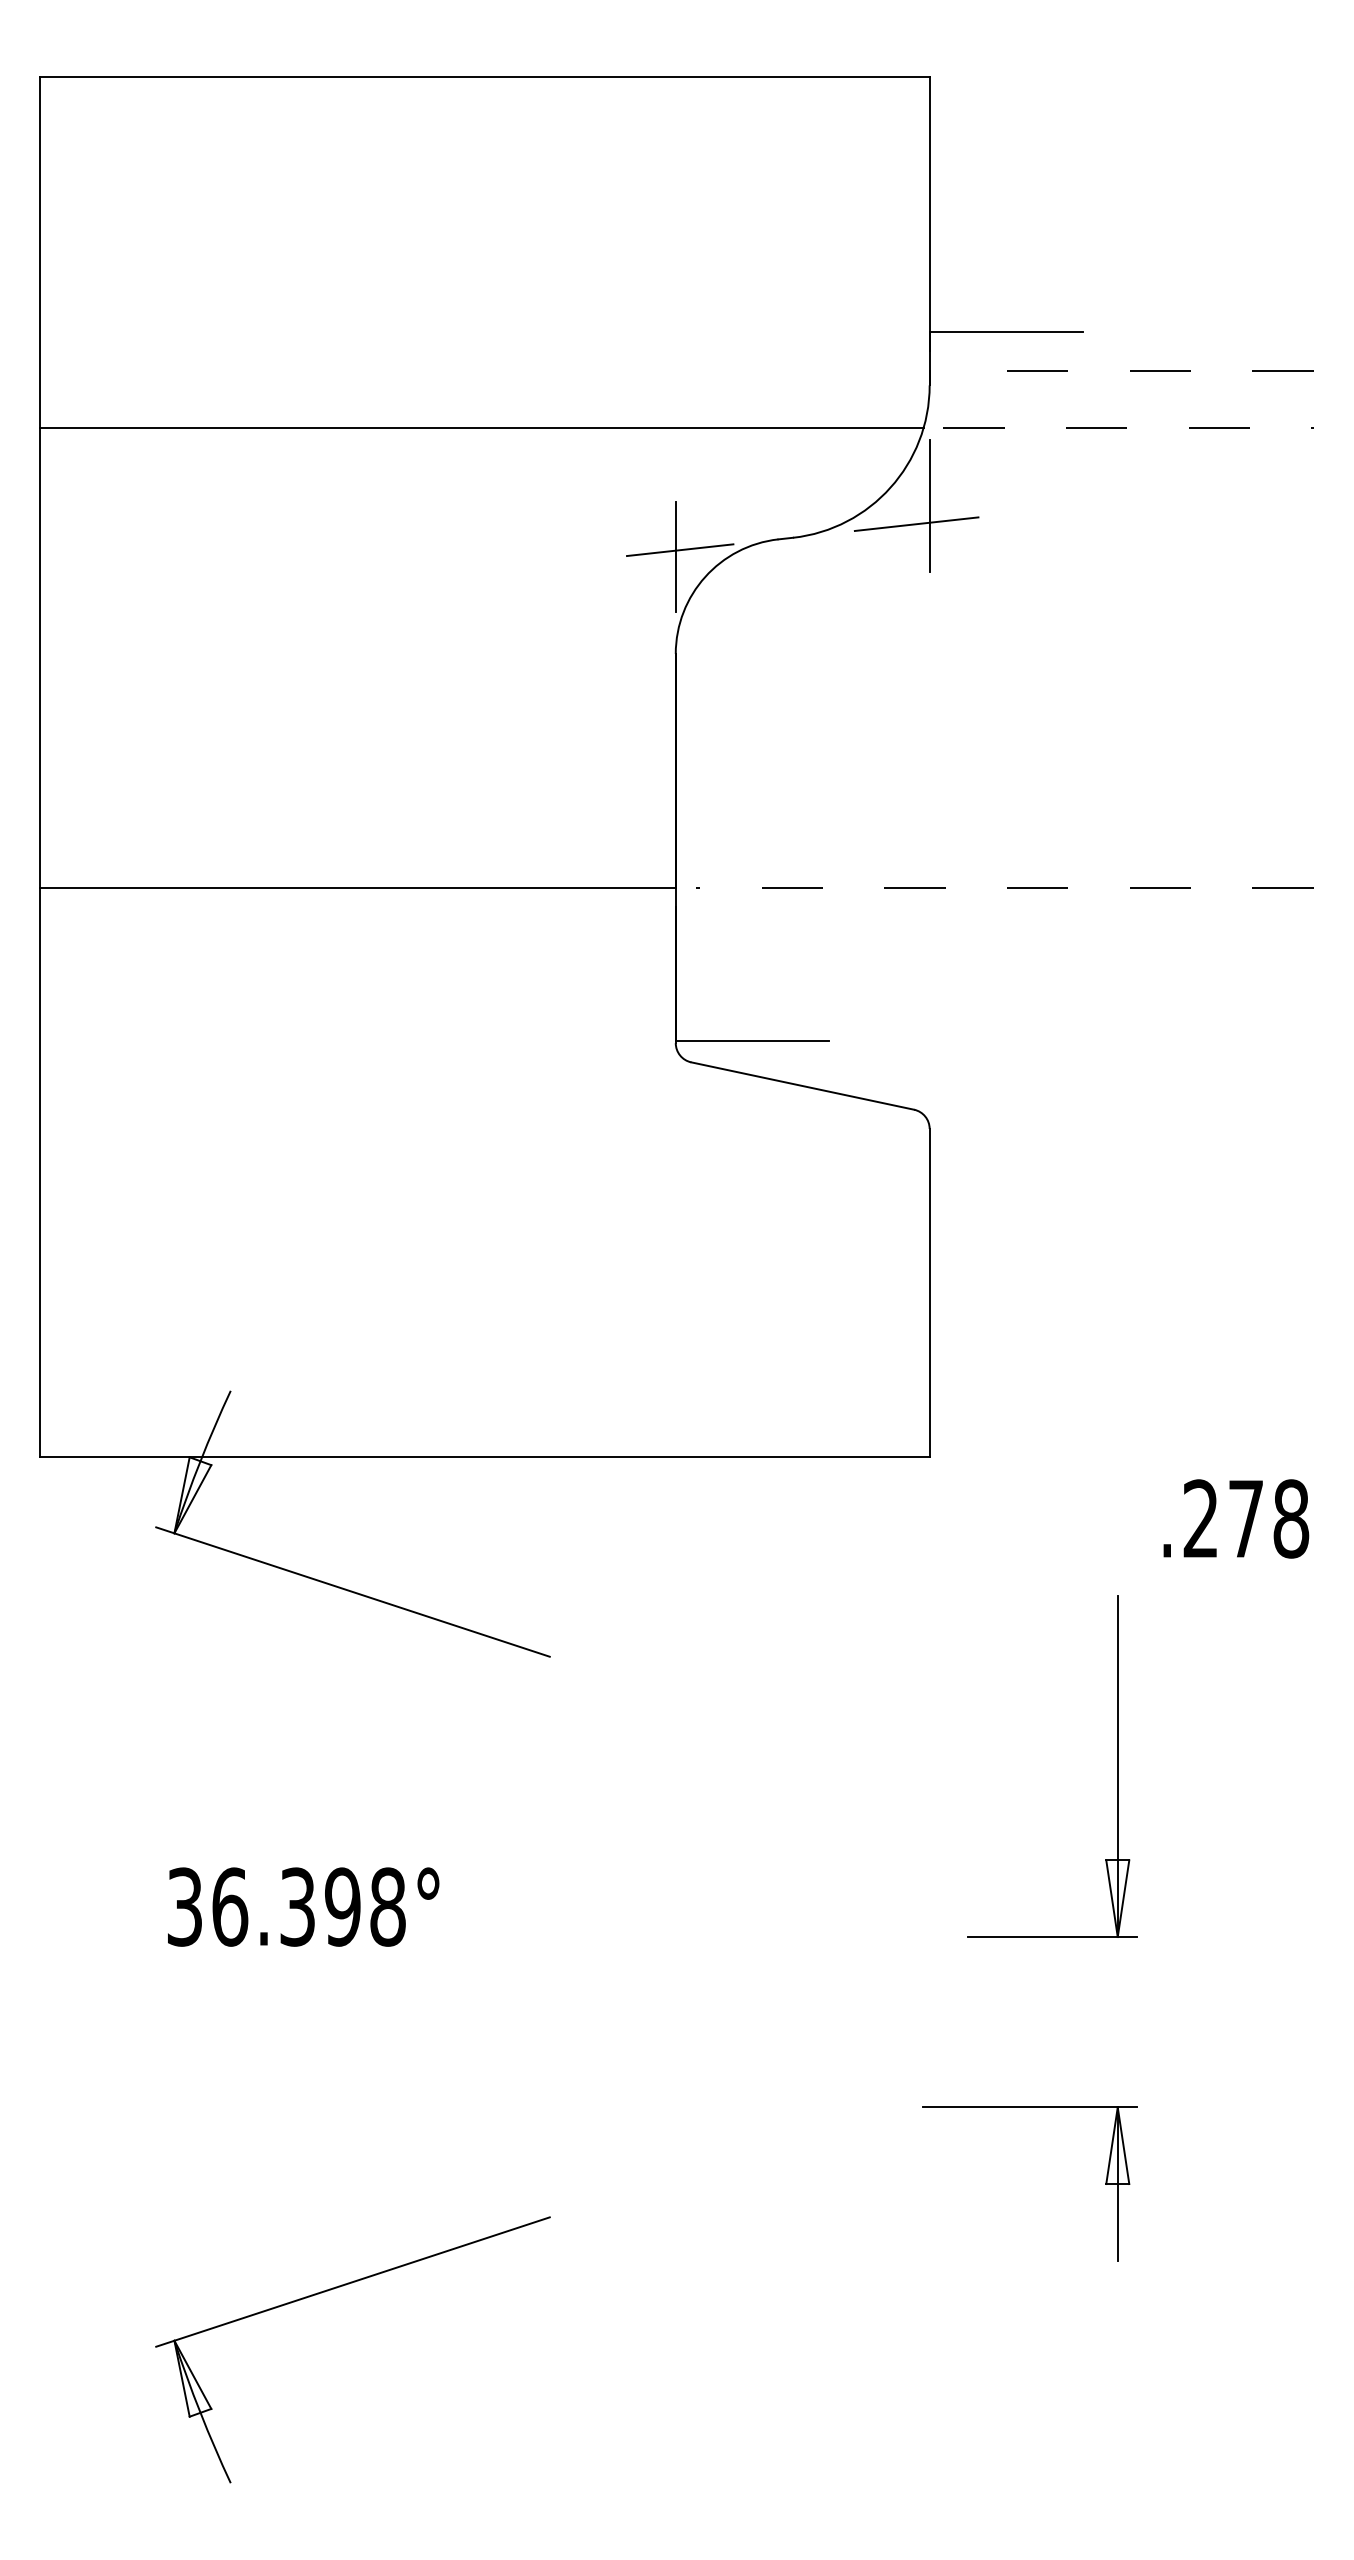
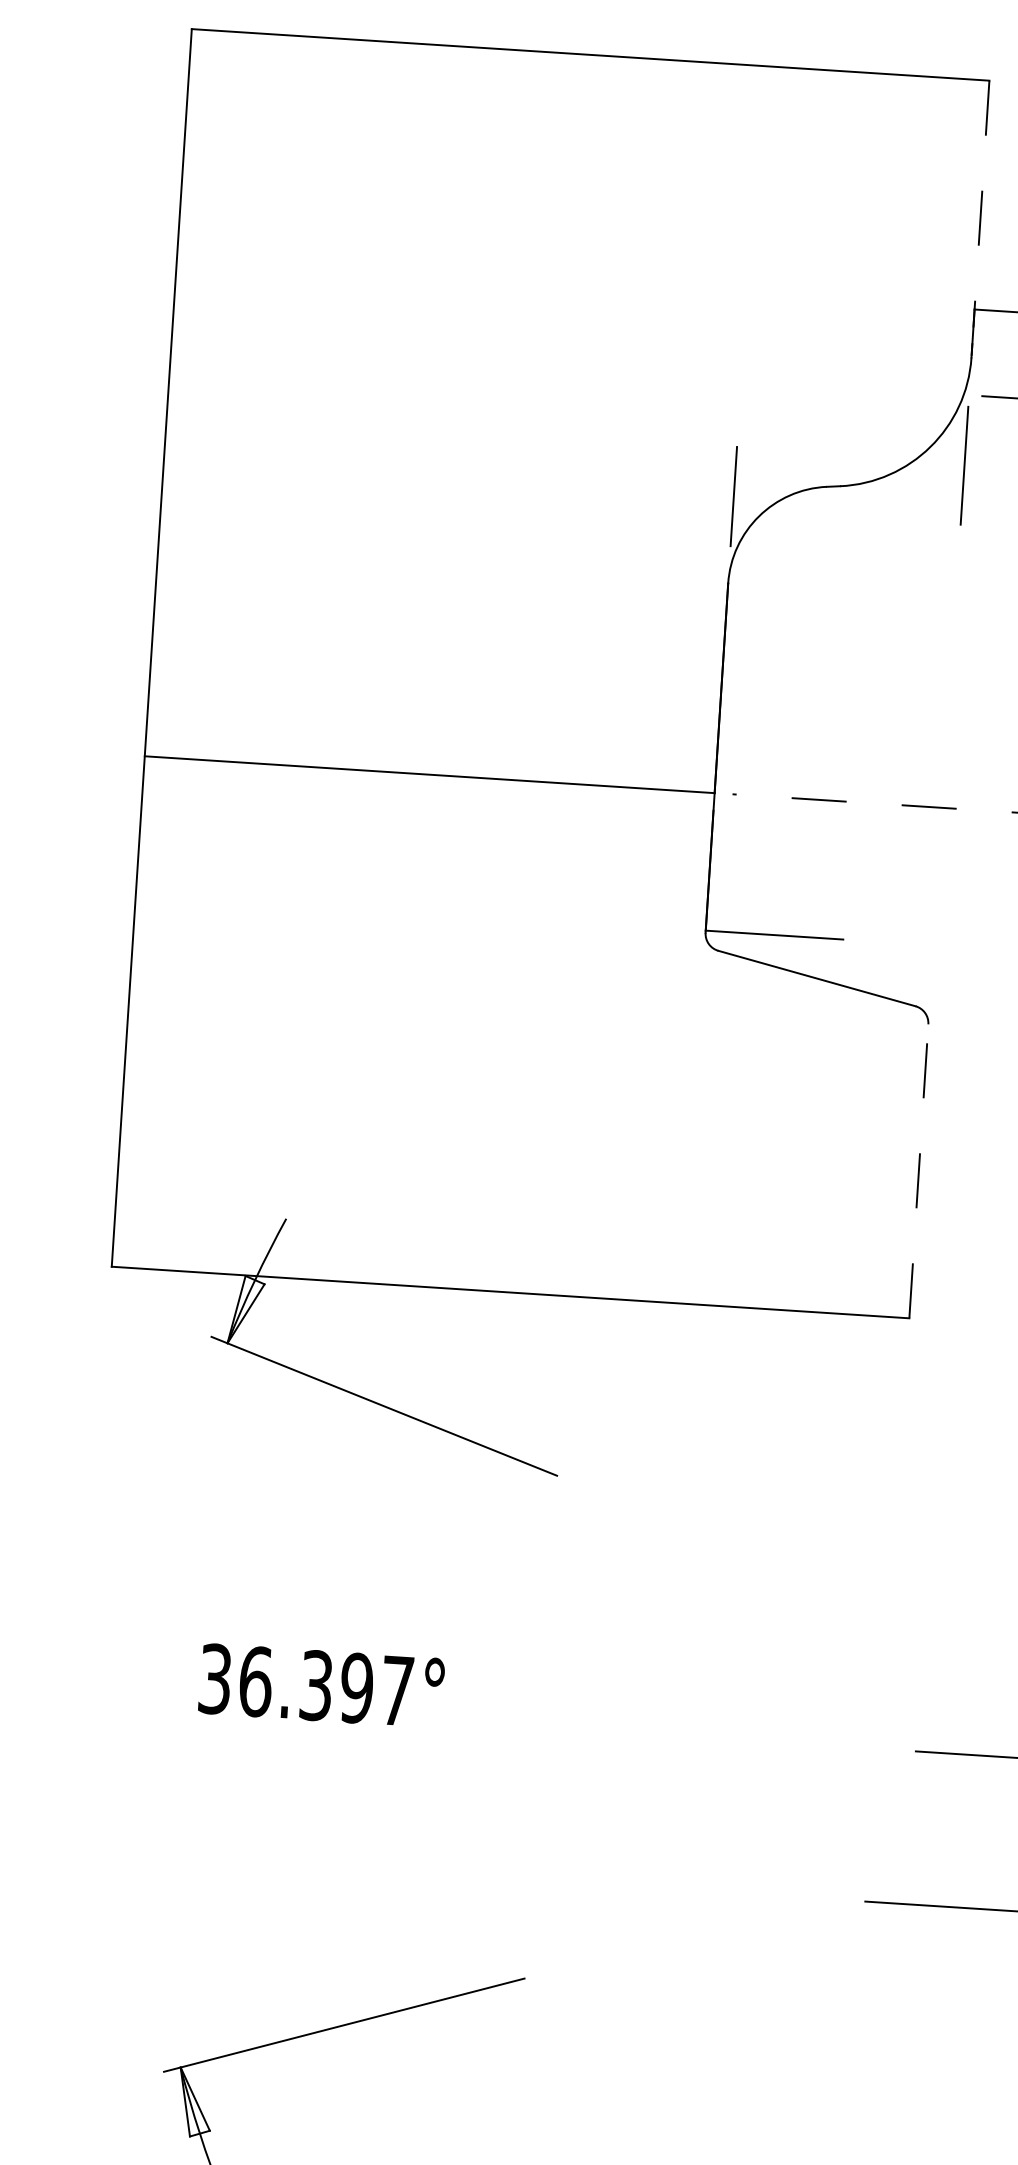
line: (929, 231) -> (980, 219), solid -> dashed
line: (481, 427) -> (567, 369), removed
line: (916, 523) -> (951, 480), removed
line: (680, 550) -> (738, 491), removed
line: (929, 1292) -> (918, 1171), solid -> dashed
text: (387, 1906) -> (396, 1690), 36.398° -> 36.397°

